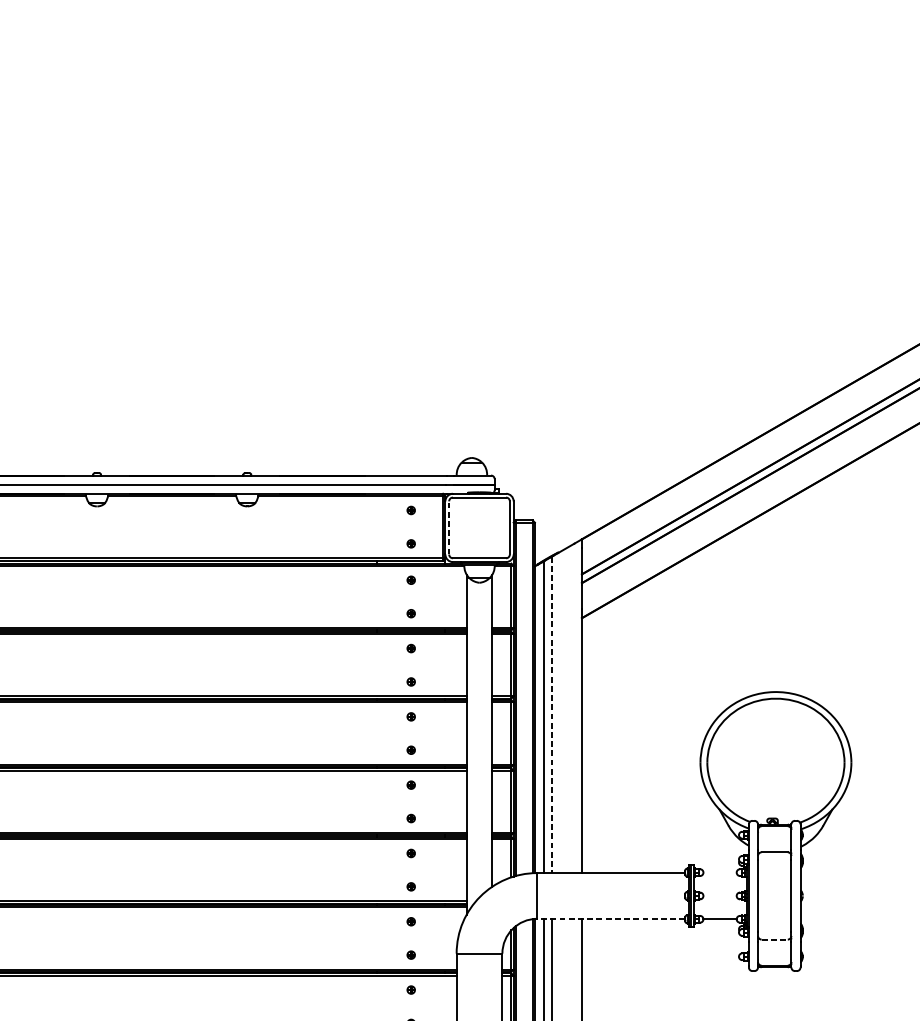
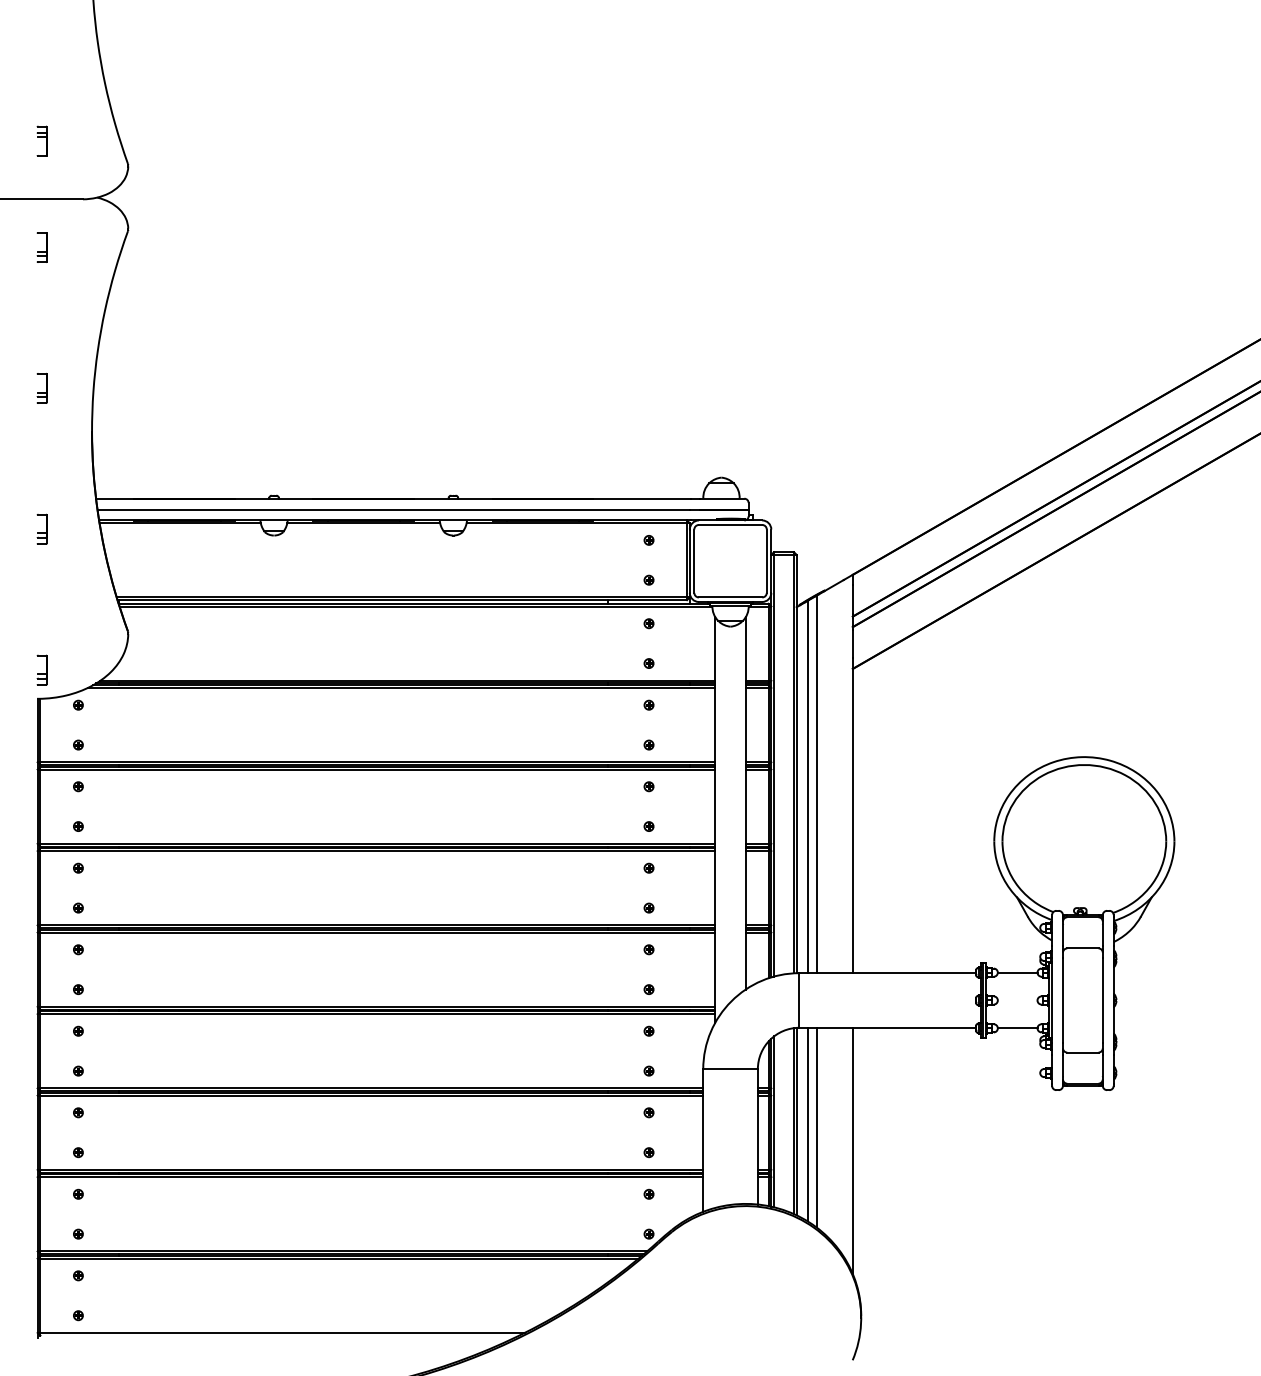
line: (449, 528) -> (694, 561), dashed -> solid
line: (551, 714) -> (816, 784), dashed -> solid
line: (719, 873) -> (1017, 973), added
line: (611, 918) -> (887, 1027), dashed -> solid
line: (774, 939) -> (1082, 1052), dashed -> solid

